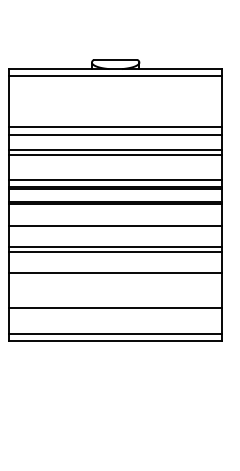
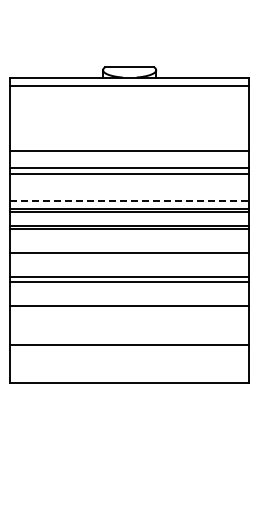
line: (115, 127) -> (129, 142), removed
line: (115, 179) -> (129, 201), solid -> dashed
line: (115, 334) -> (129, 374), removed

